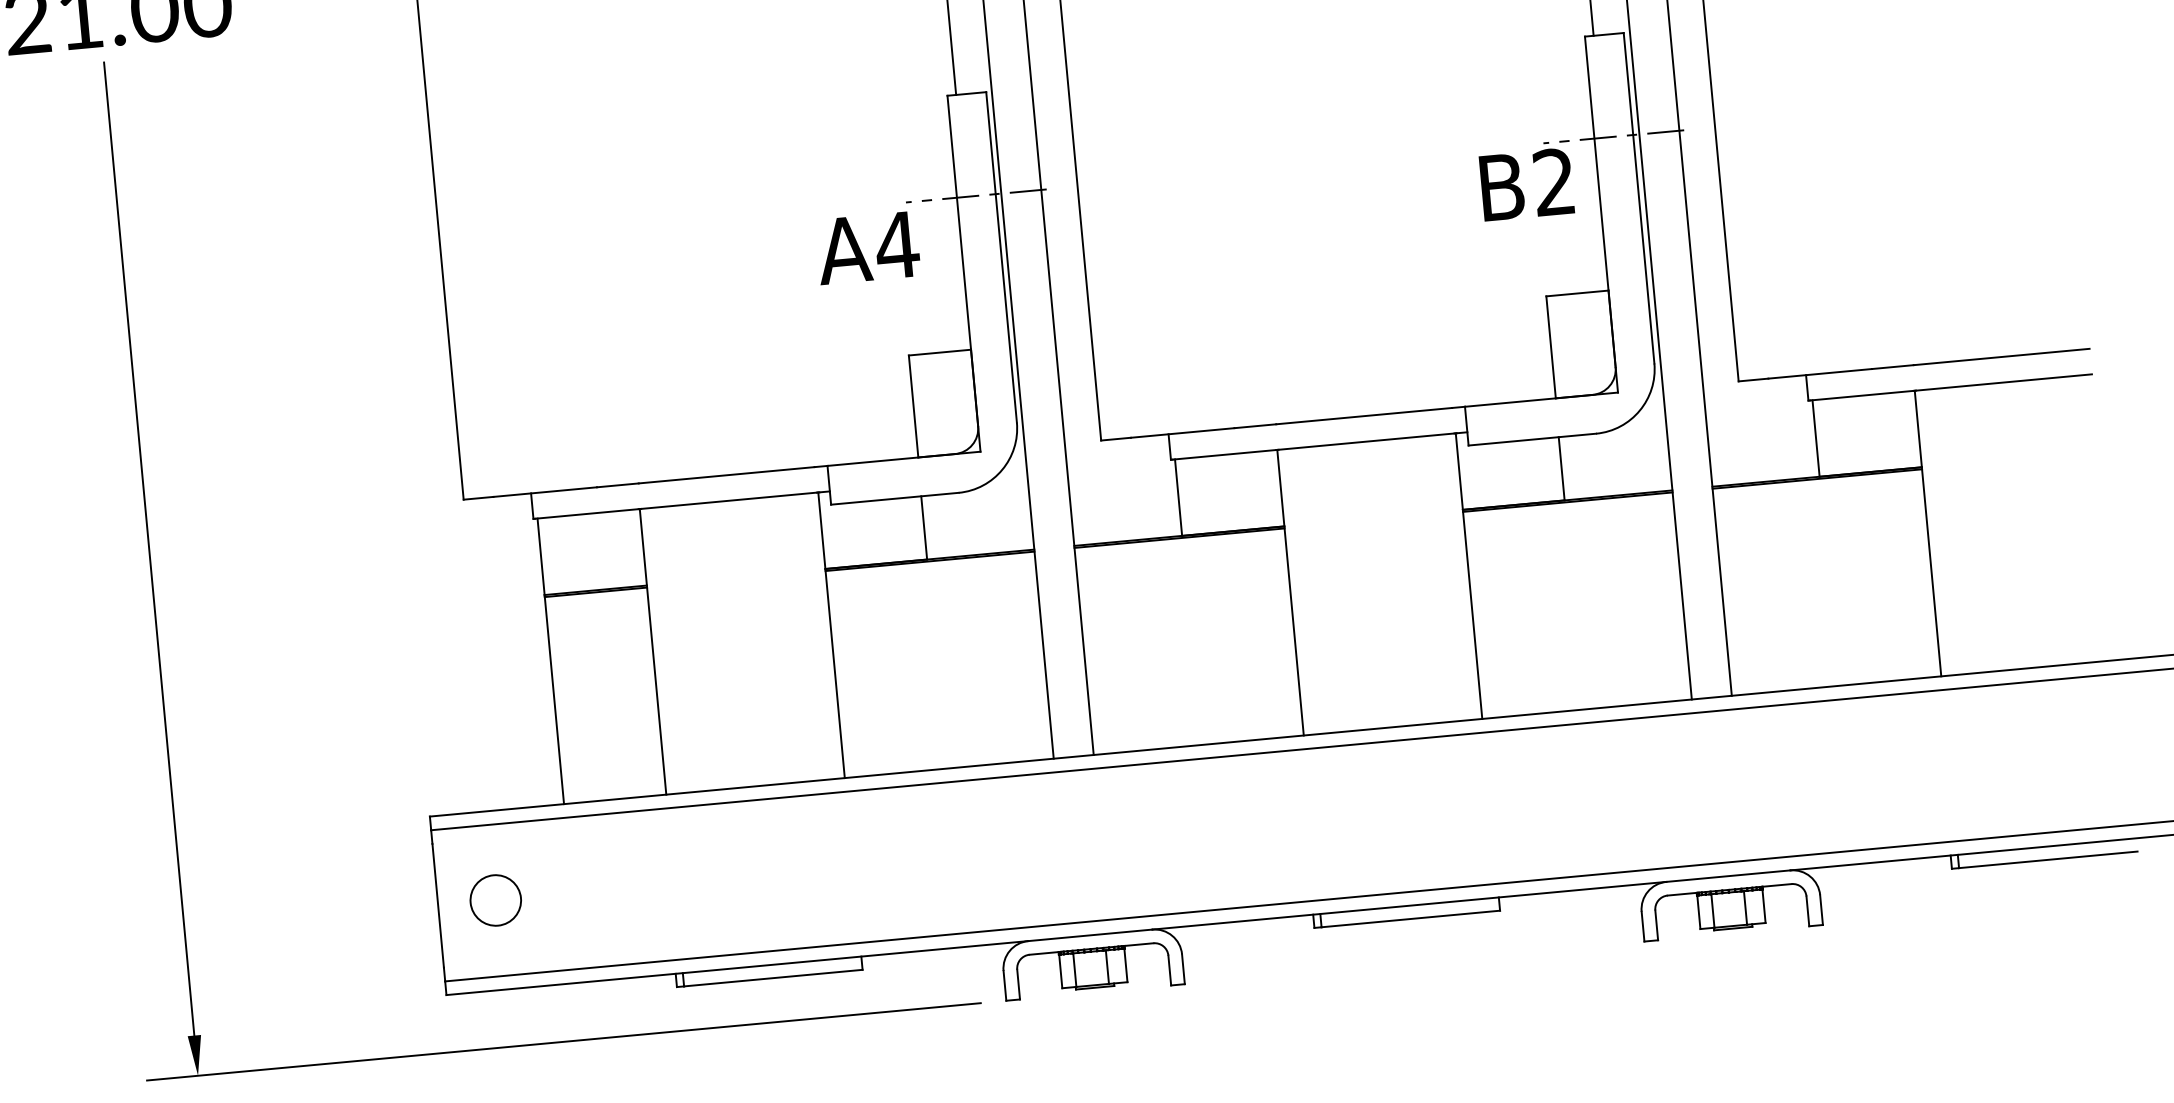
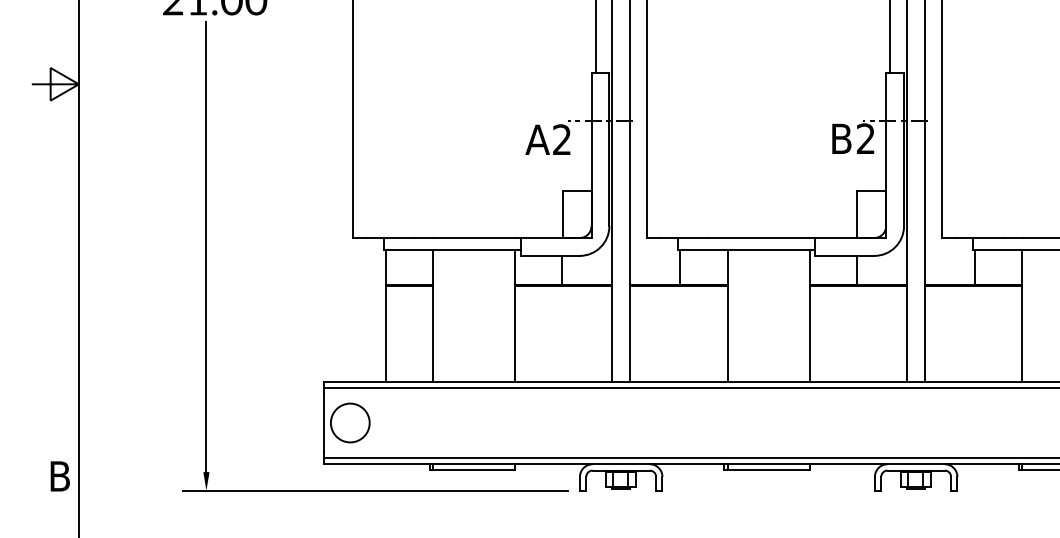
text: (895, 244) -> (561, 139), A4 -> A2
circle: (493, 899) -> (349, 422), size x1.67

